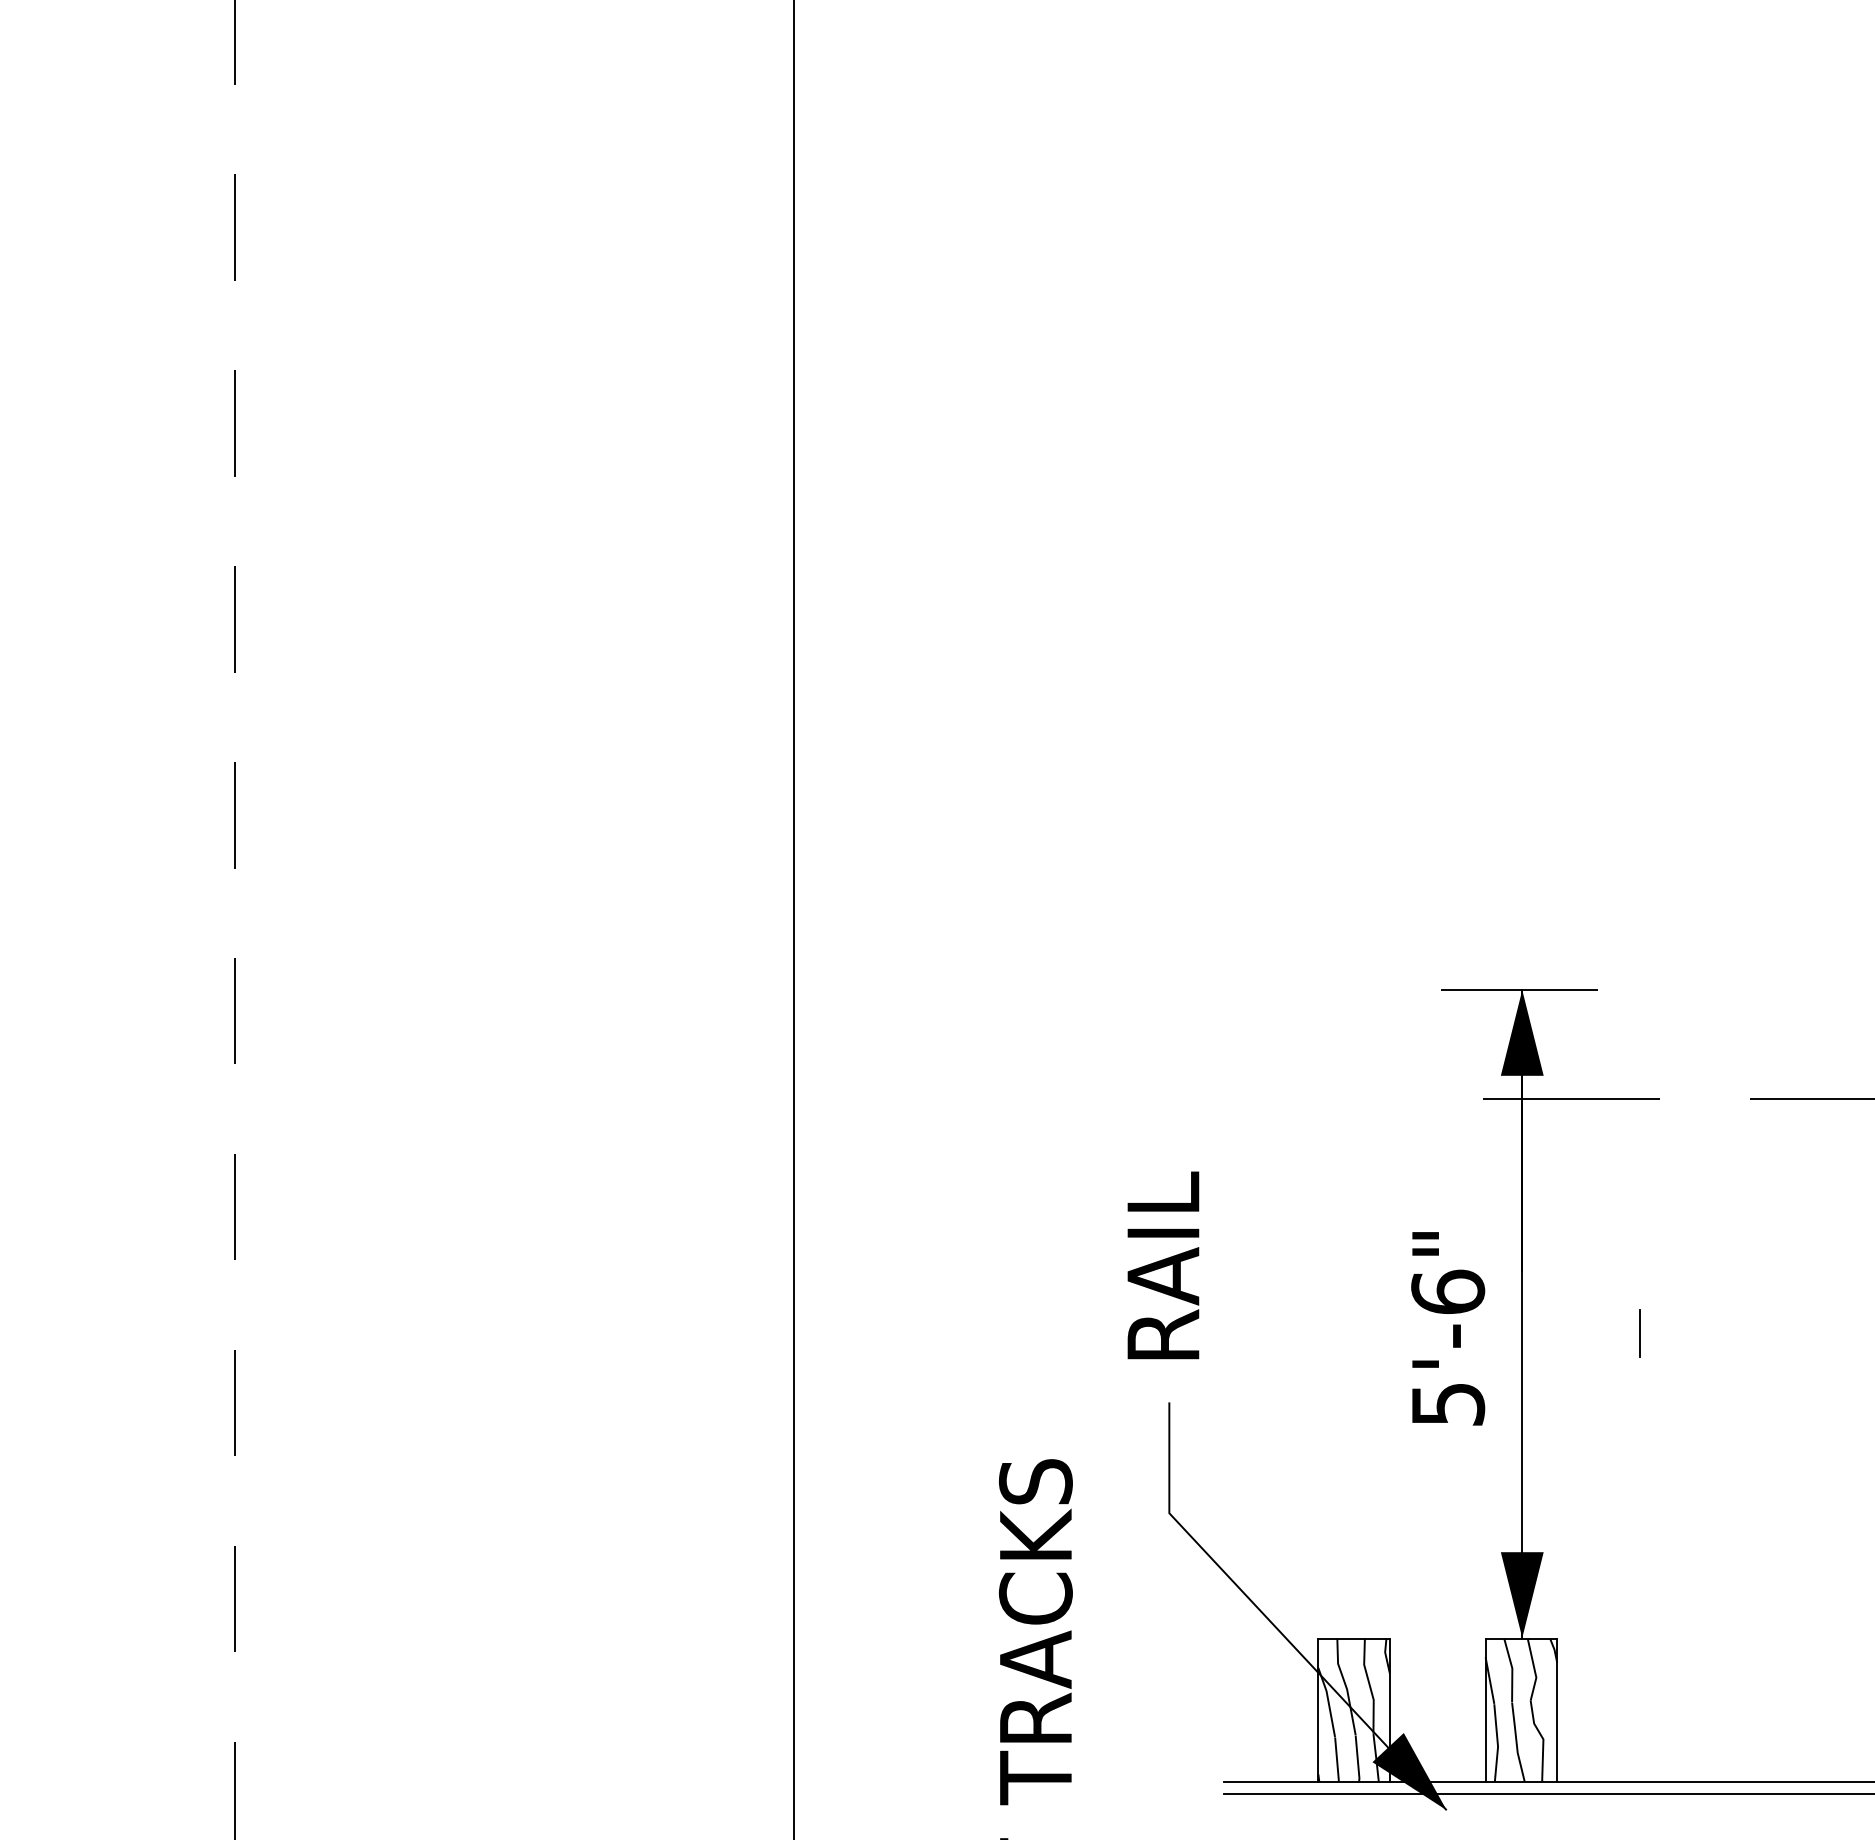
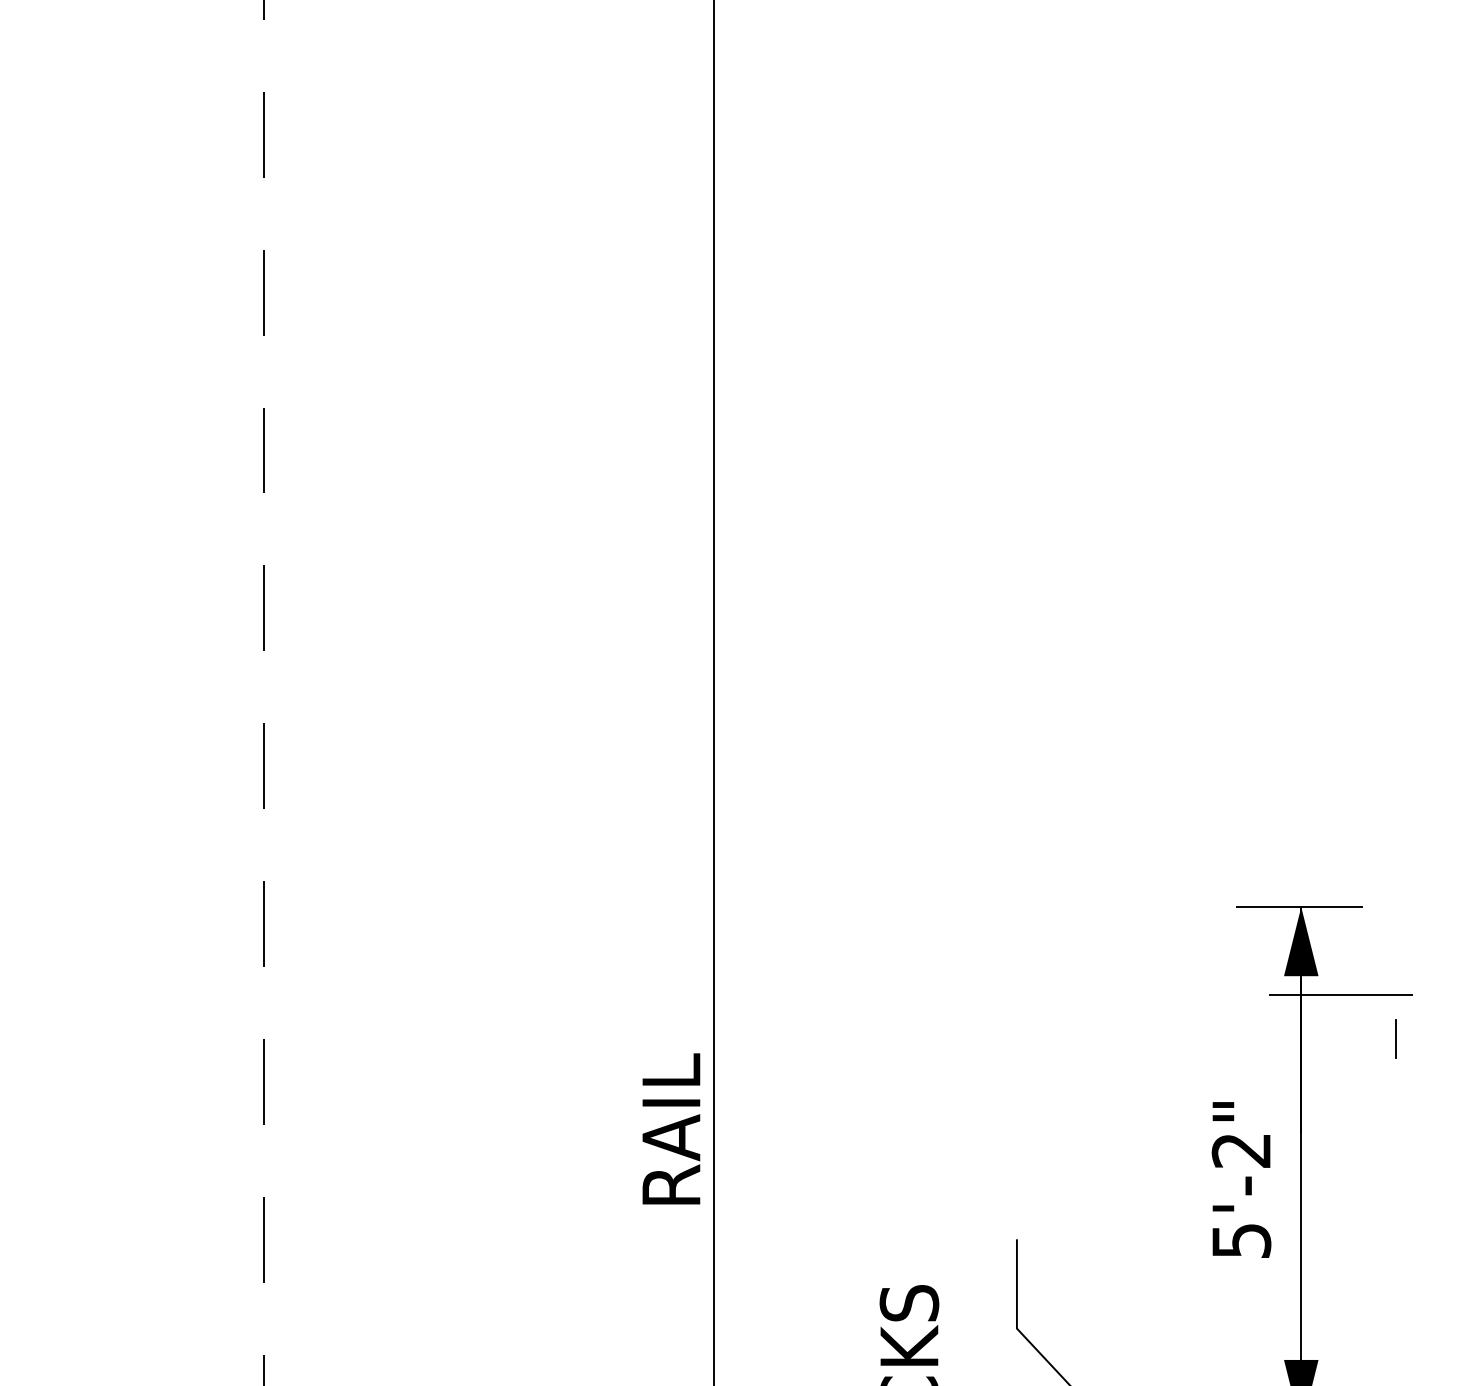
text: (1163, 1265) -> (671, 1128), moved
text: (1448, 1291) -> (1241, 1149), 5'-6" -> 5'-2"
line: (1639, 1333) -> (1395, 1038), moved

